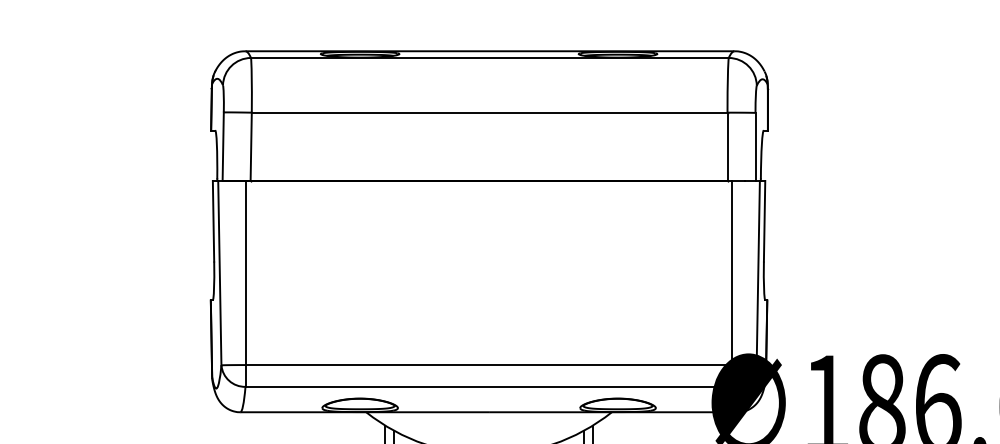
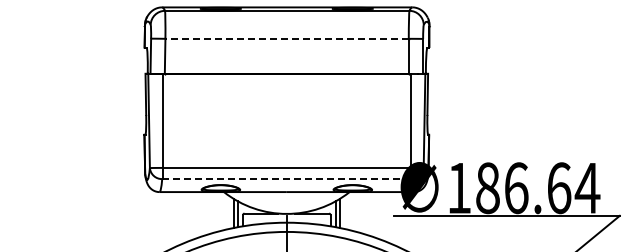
line: (490, 112) -> (287, 38), solid -> dashed
line: (488, 385) -> (286, 178), solid -> dashed

